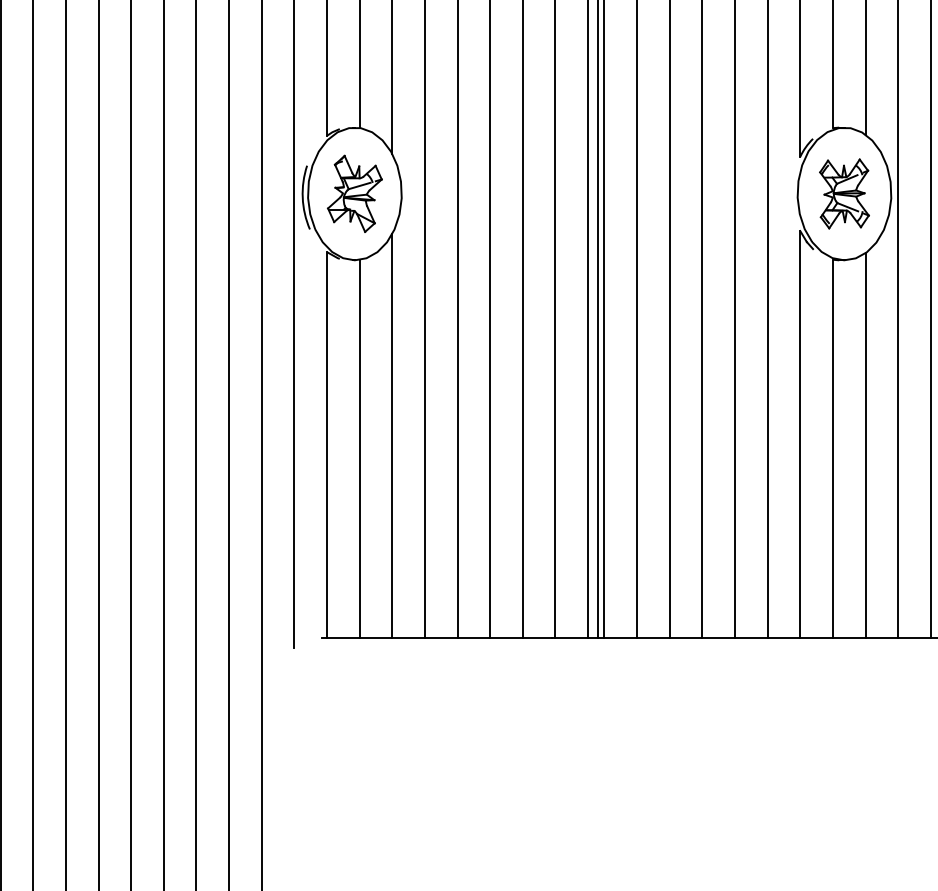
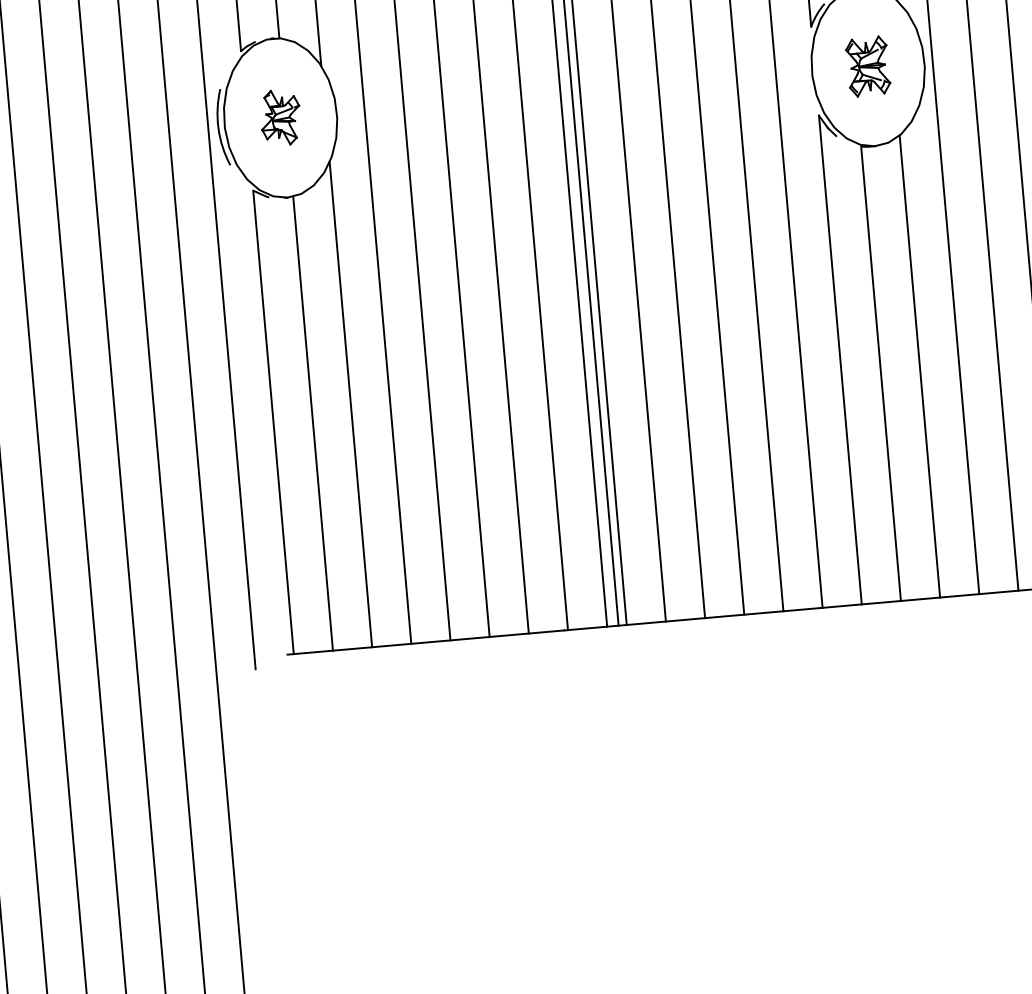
part: (354, 193) -> (280, 117), size x0.6
part: (844, 193) -> (868, 66), size x0.7

